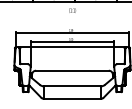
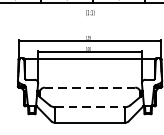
line: (71, 70) -> (88, 87), solid -> dashed
line: (72, 86) -> (90, 107), solid -> dashed

